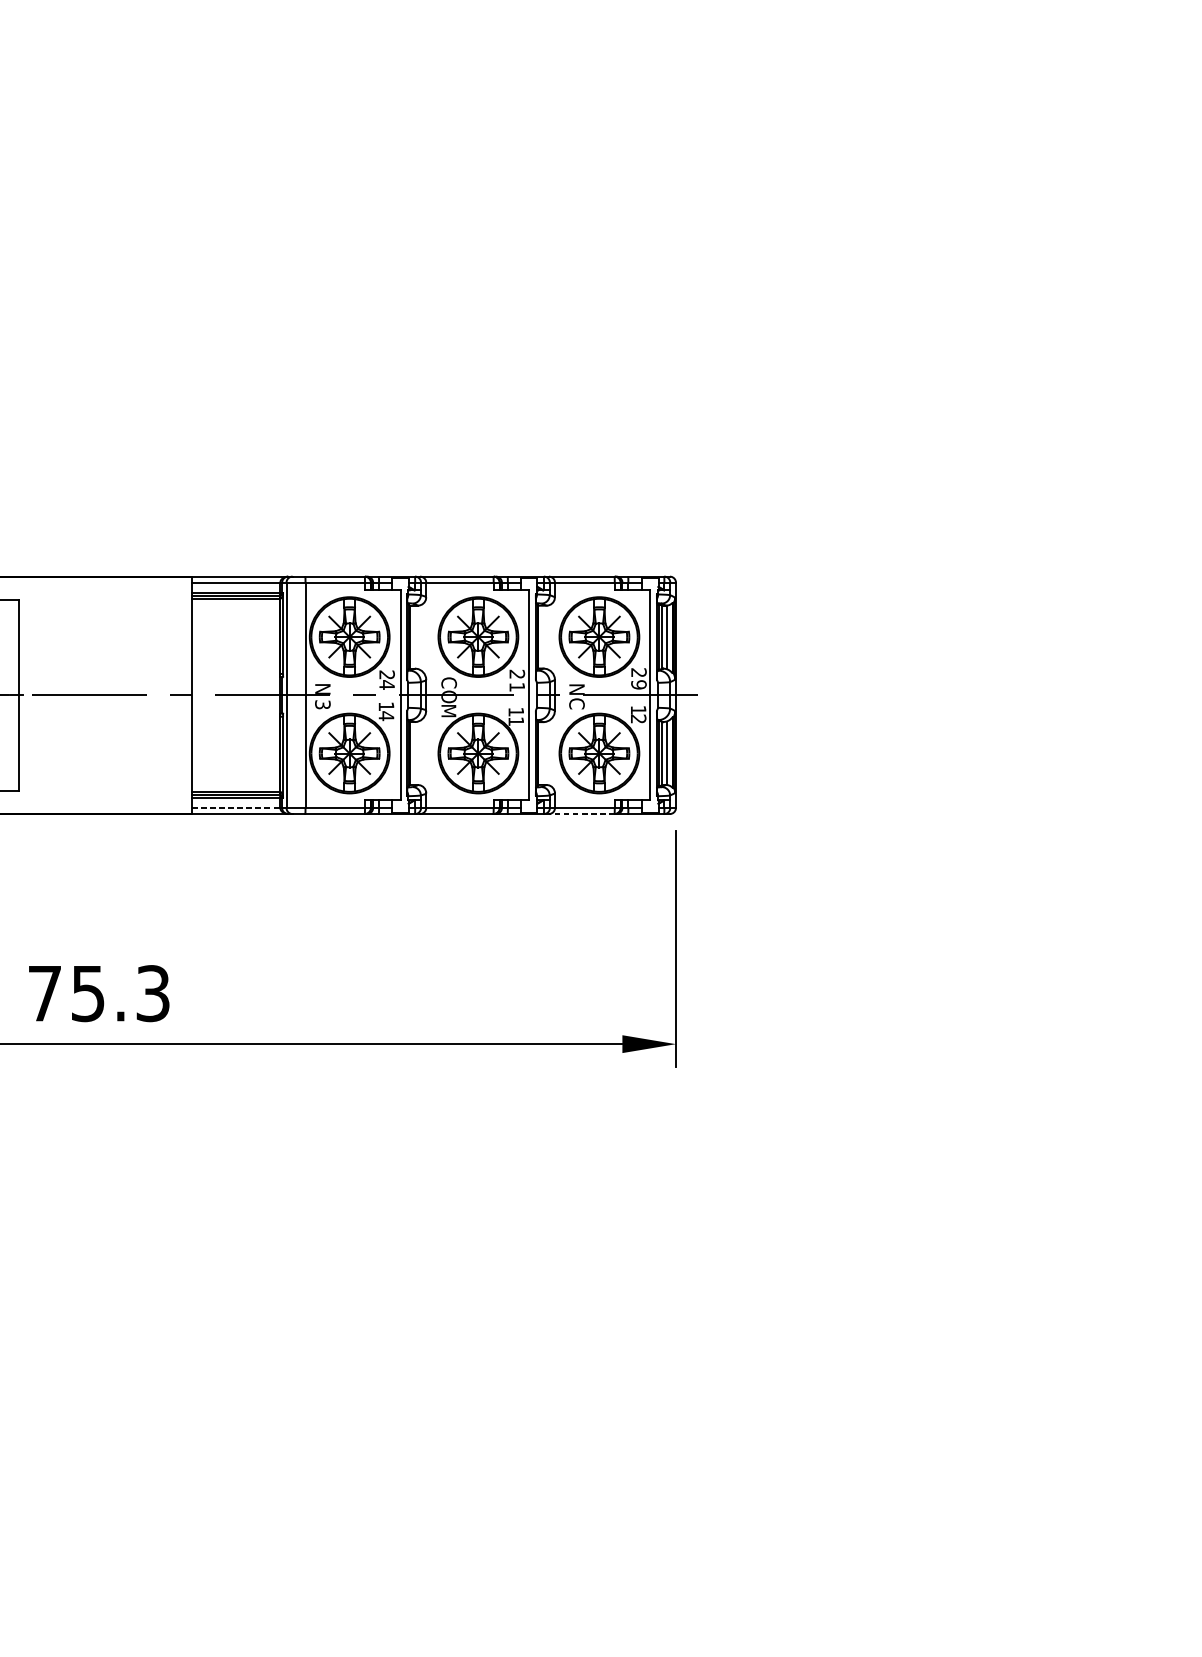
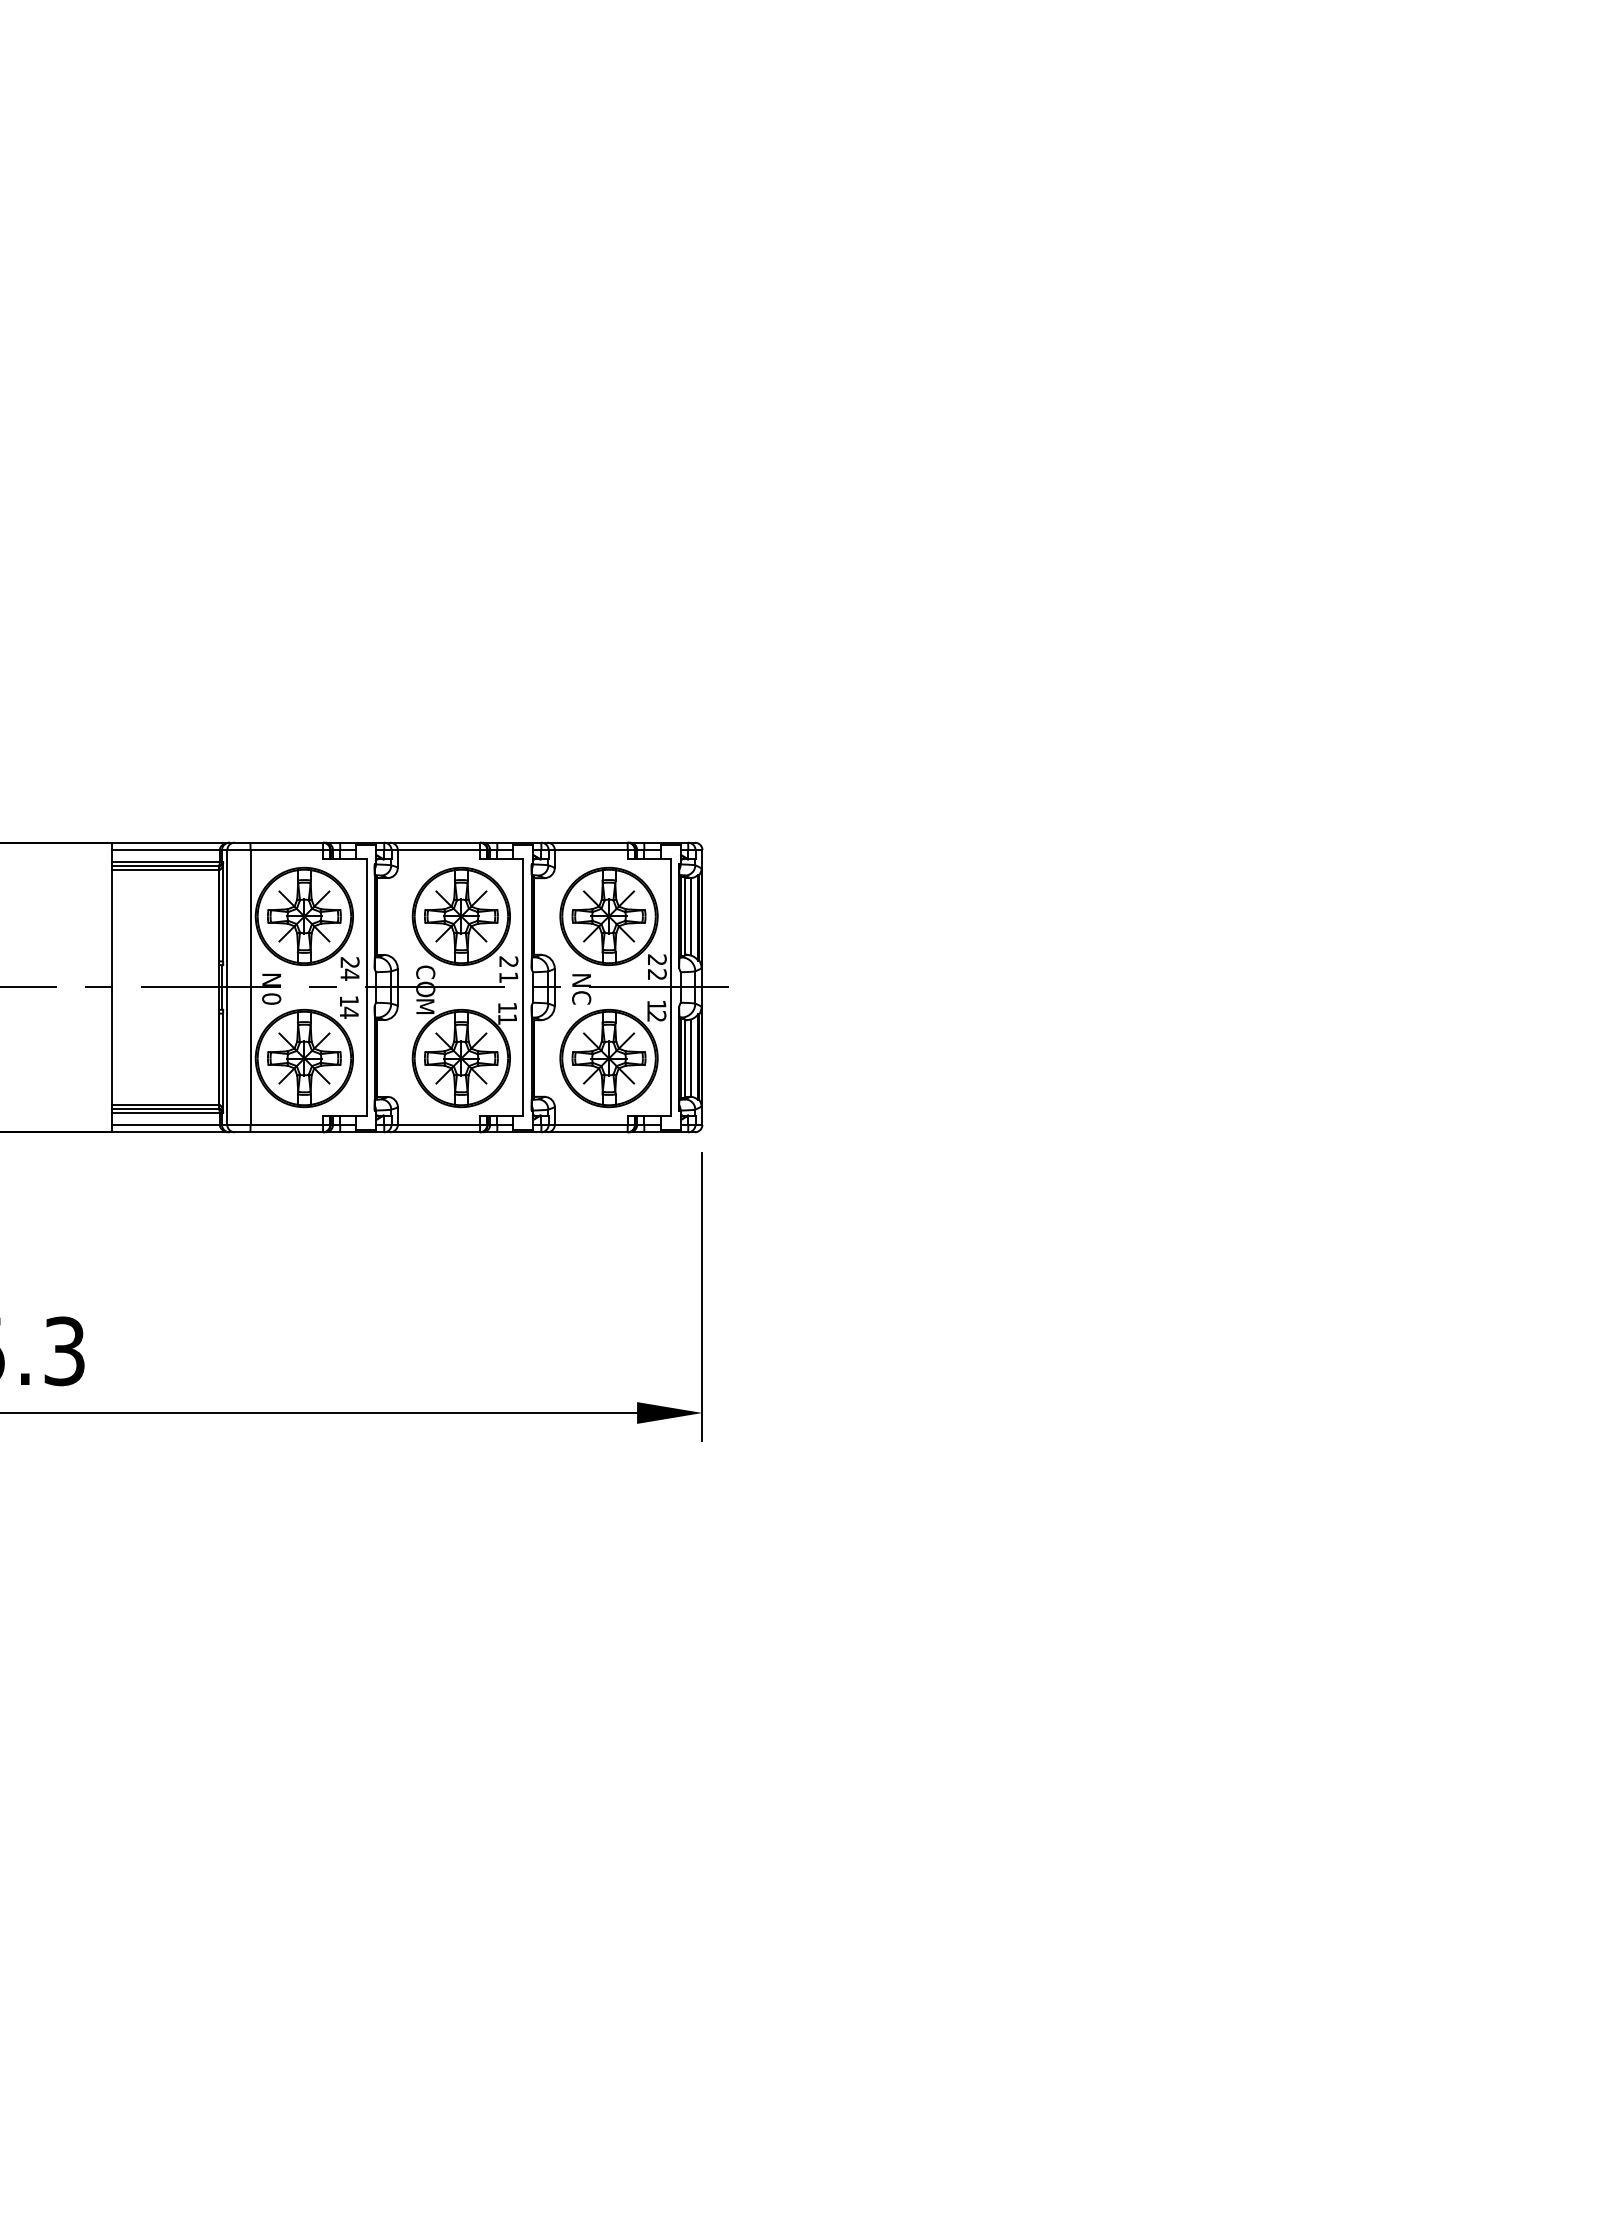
text: (638, 684) -> (656, 974), 9 -> 2
text: (322, 704) -> (271, 998), 3 -> 0
line: (236, 807) -> (166, 1124), dashed -> solid
line: (581, 814) -> (587, 1132), dashed -> solid

